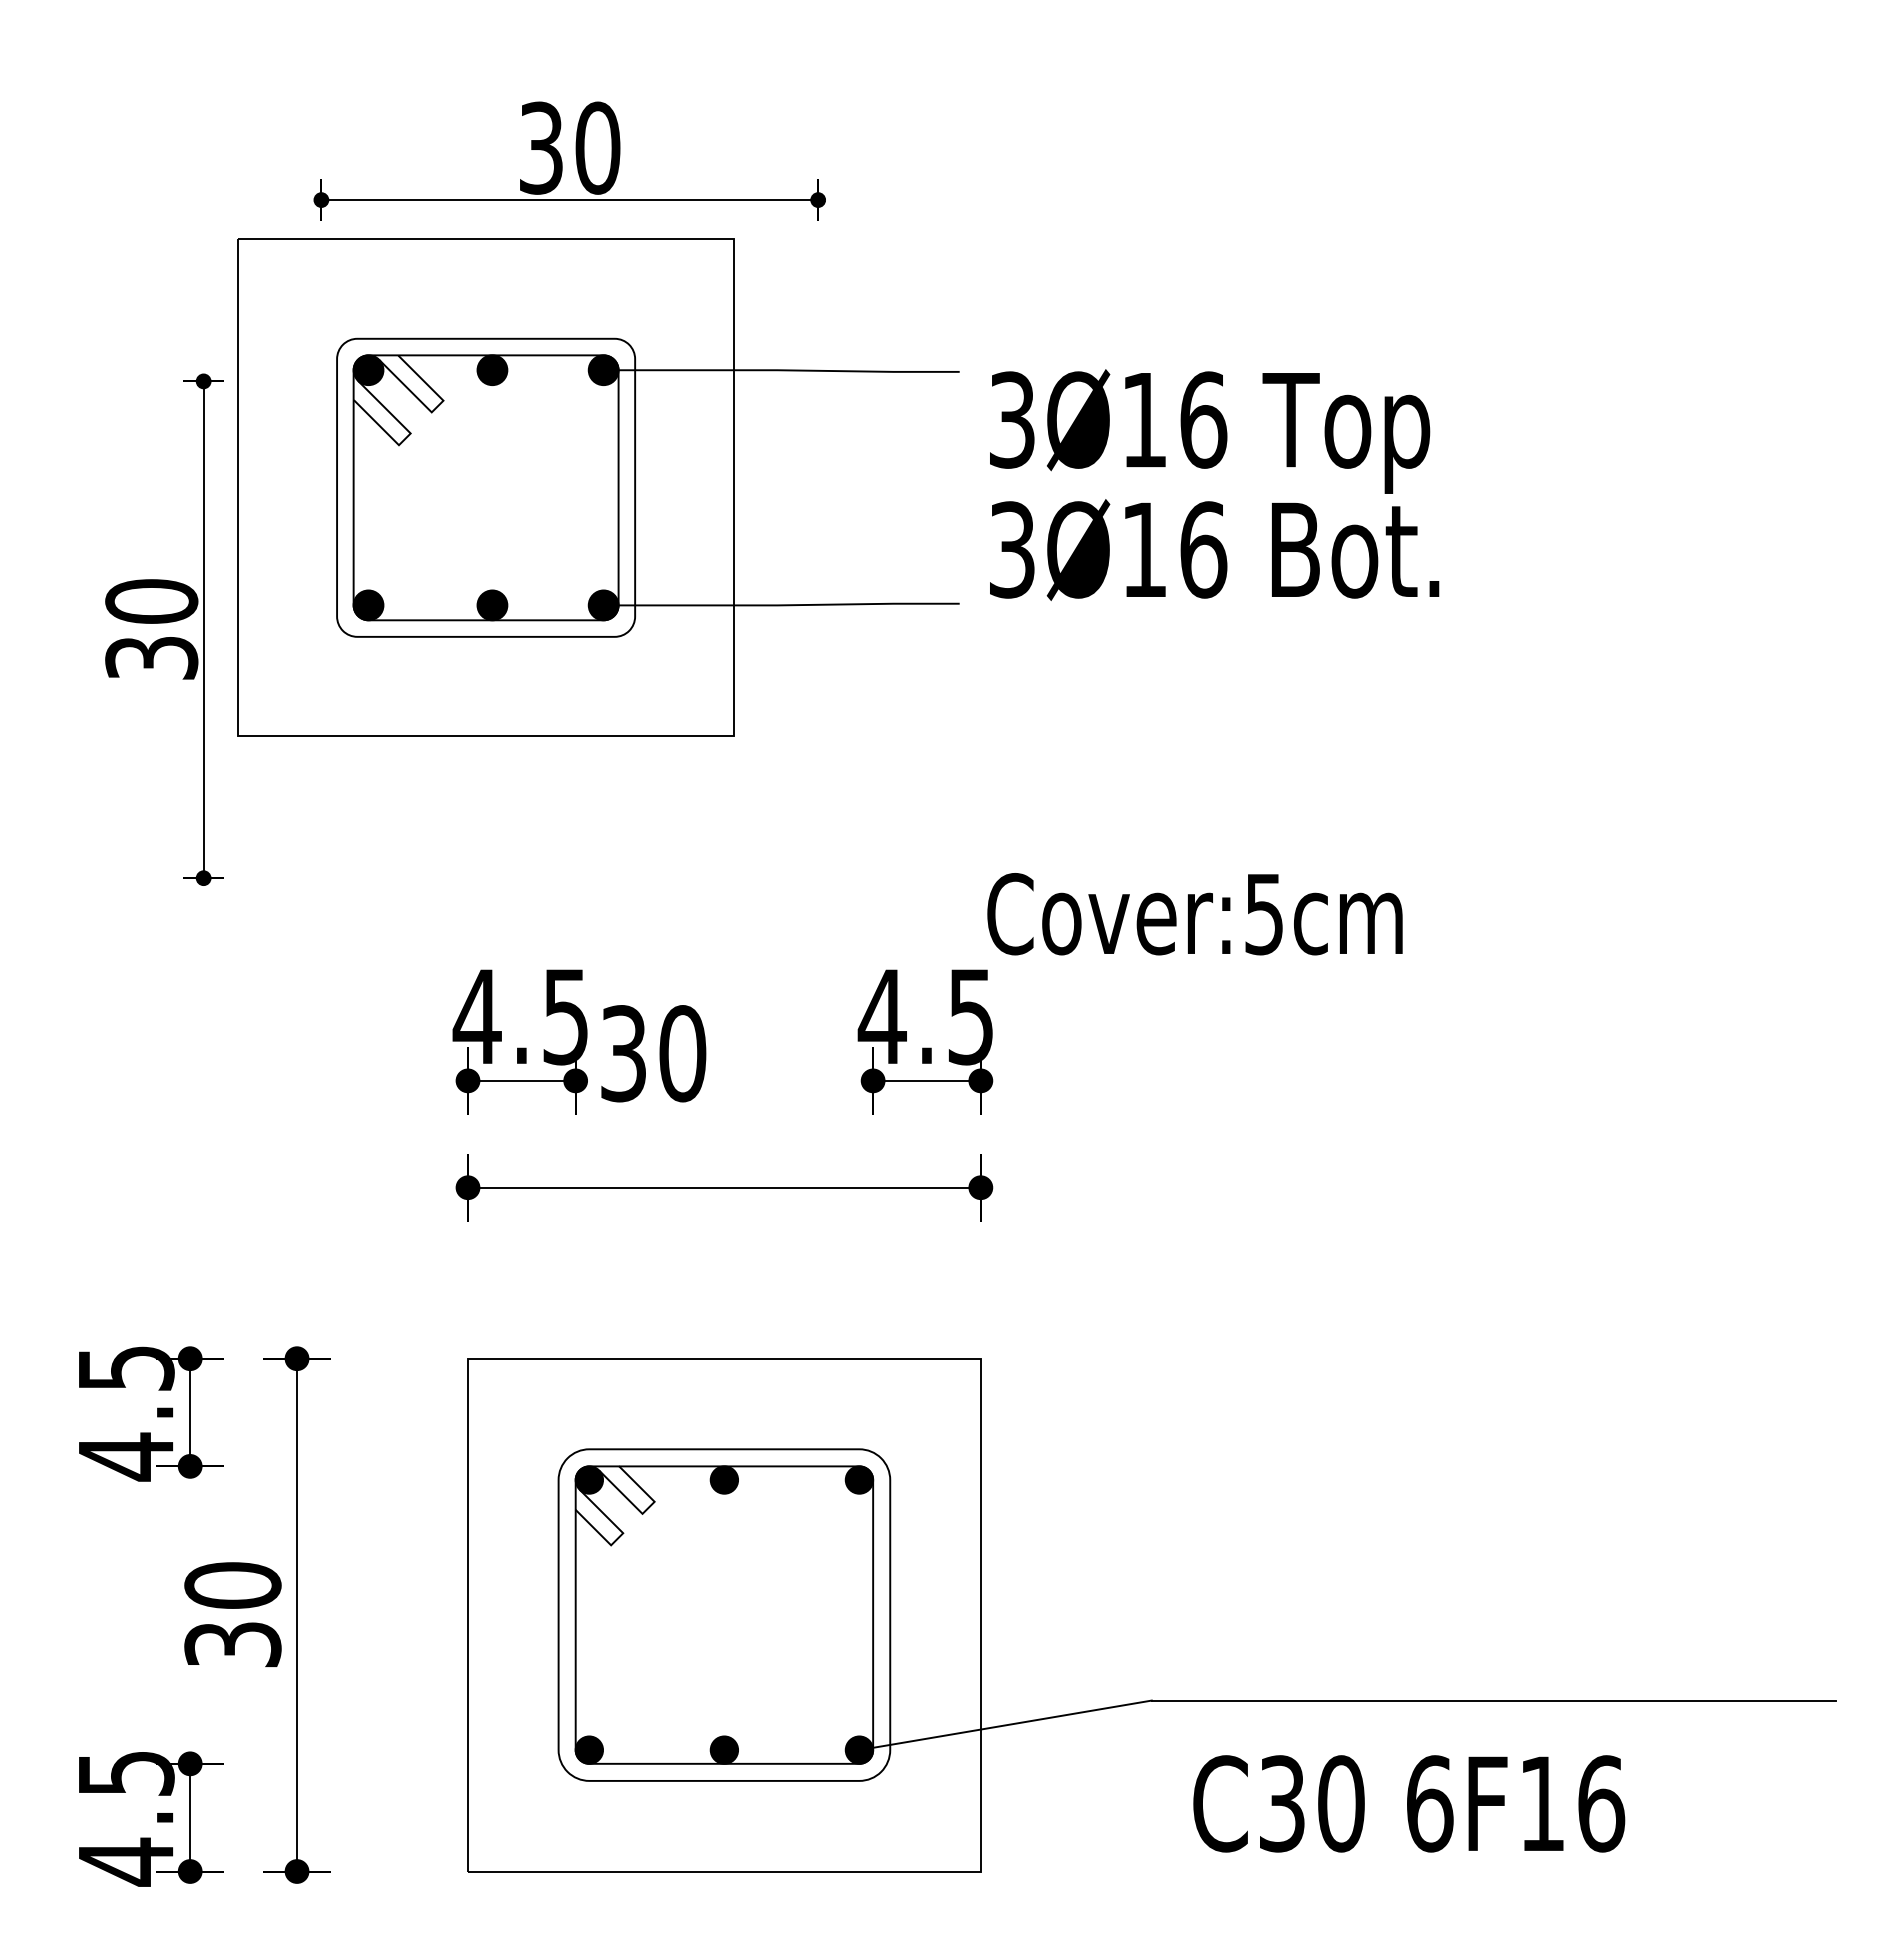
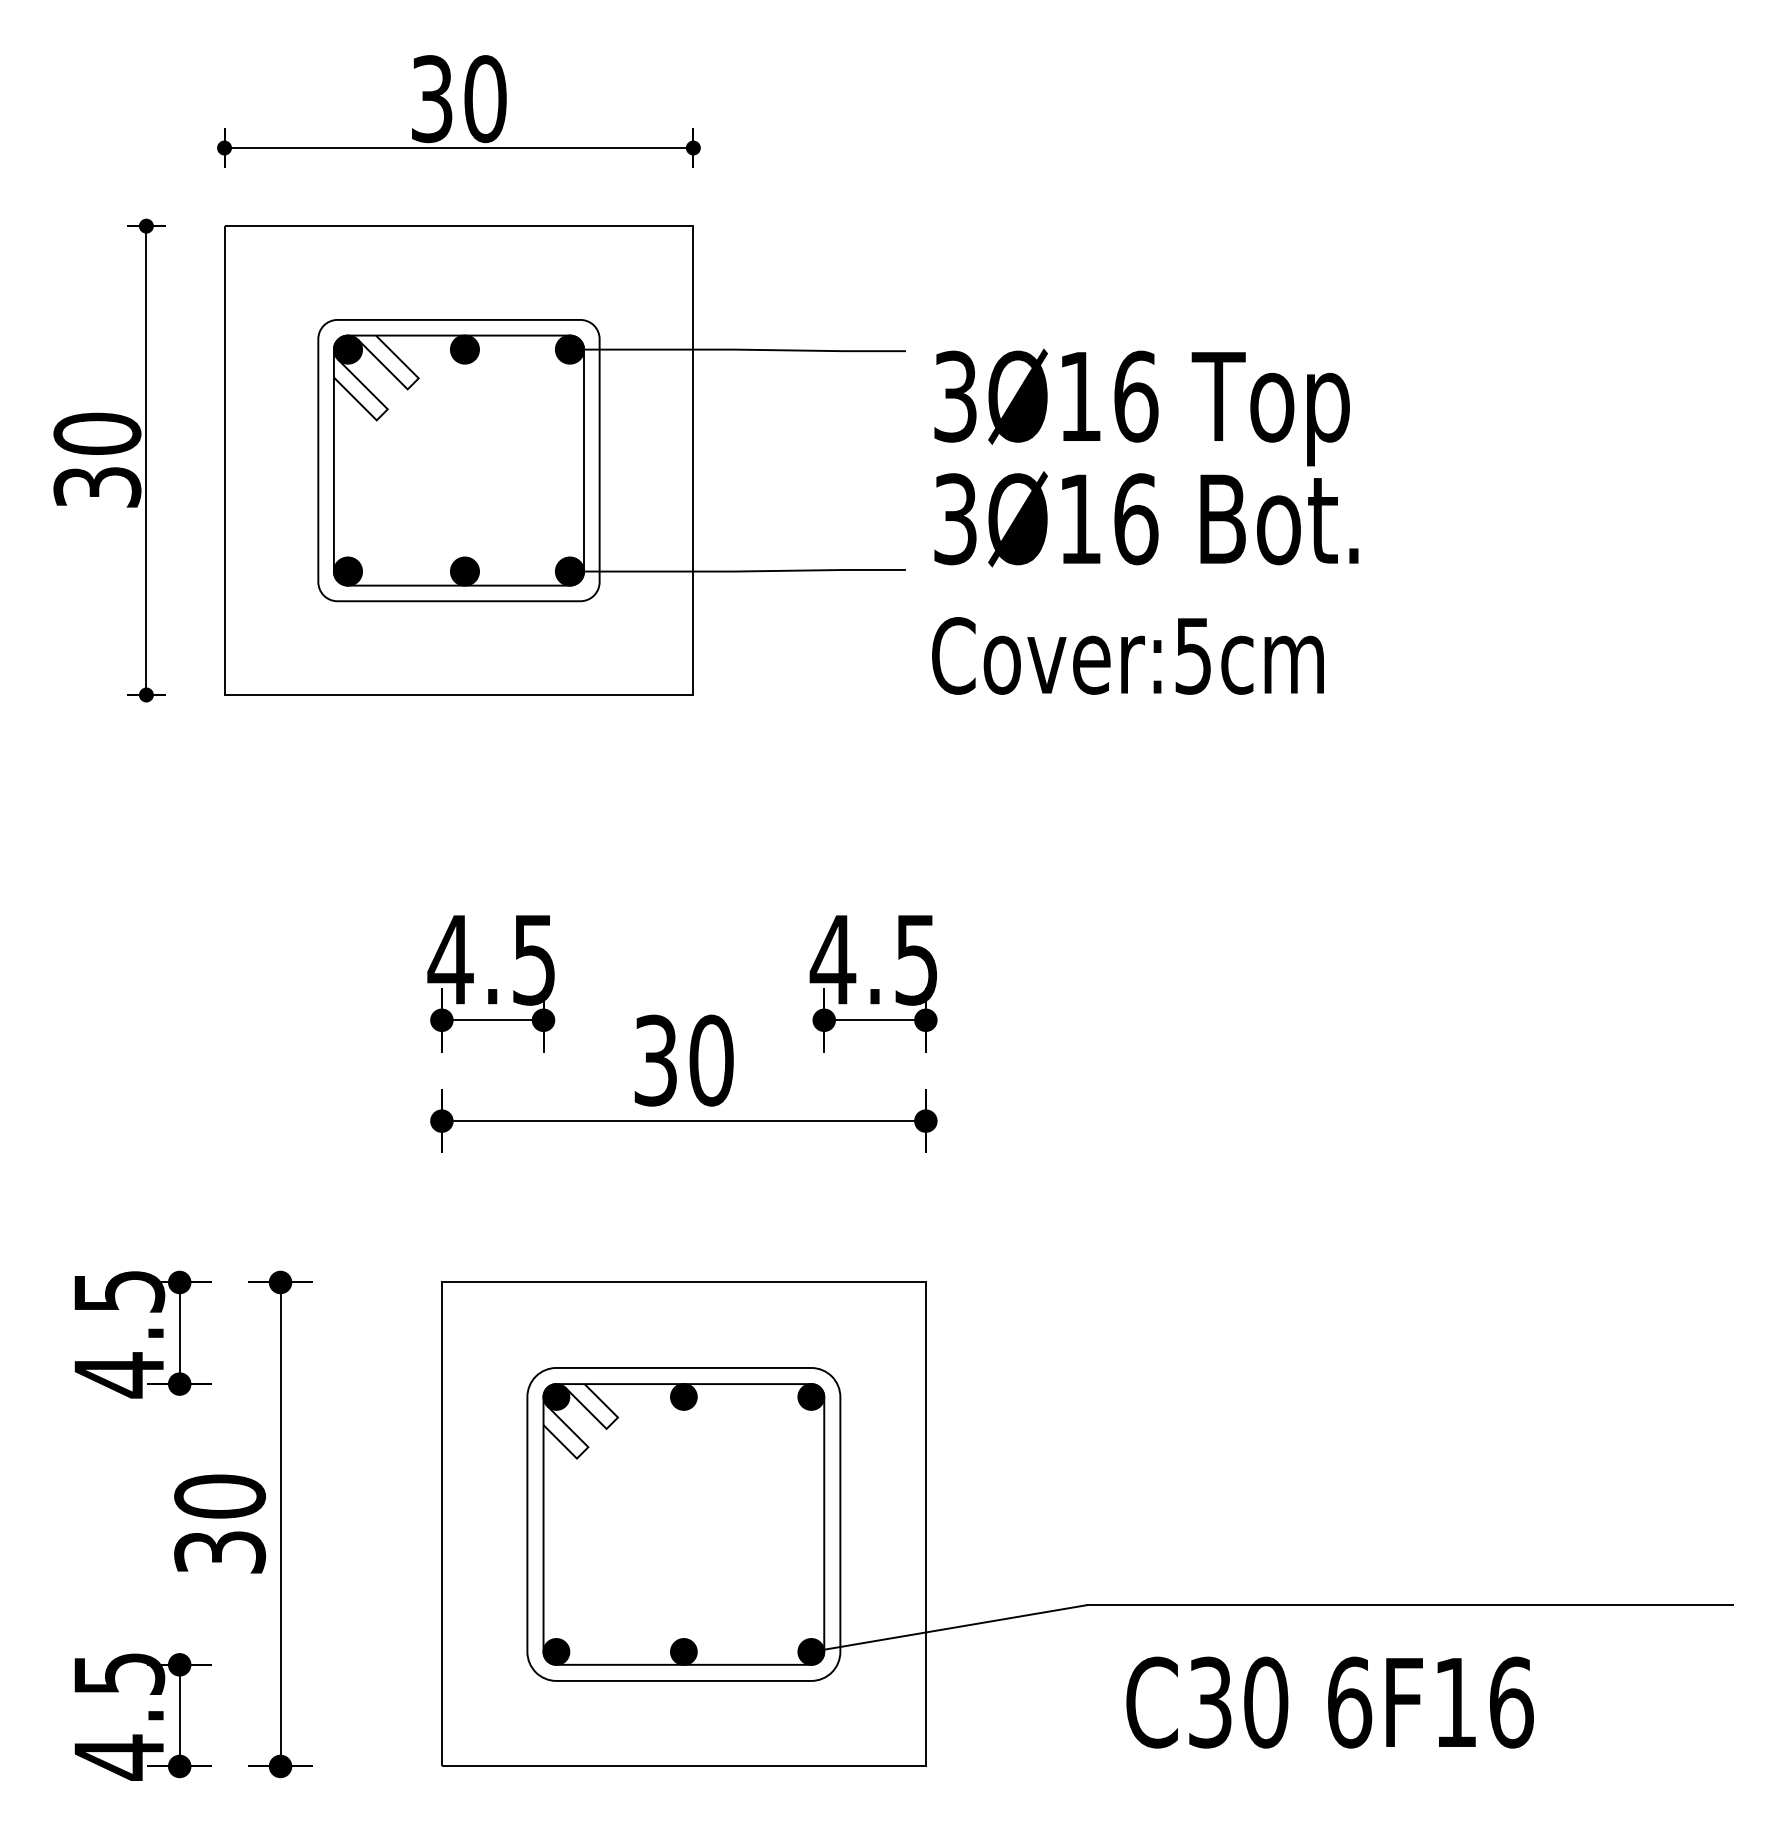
part: (562, 164) -> (452, 114), moved
part: (164, 629) -> (109, 460), moved
text: (1194, 913) -> (1127, 655), moved
text: (653, 1053) -> (683, 1060), moved

